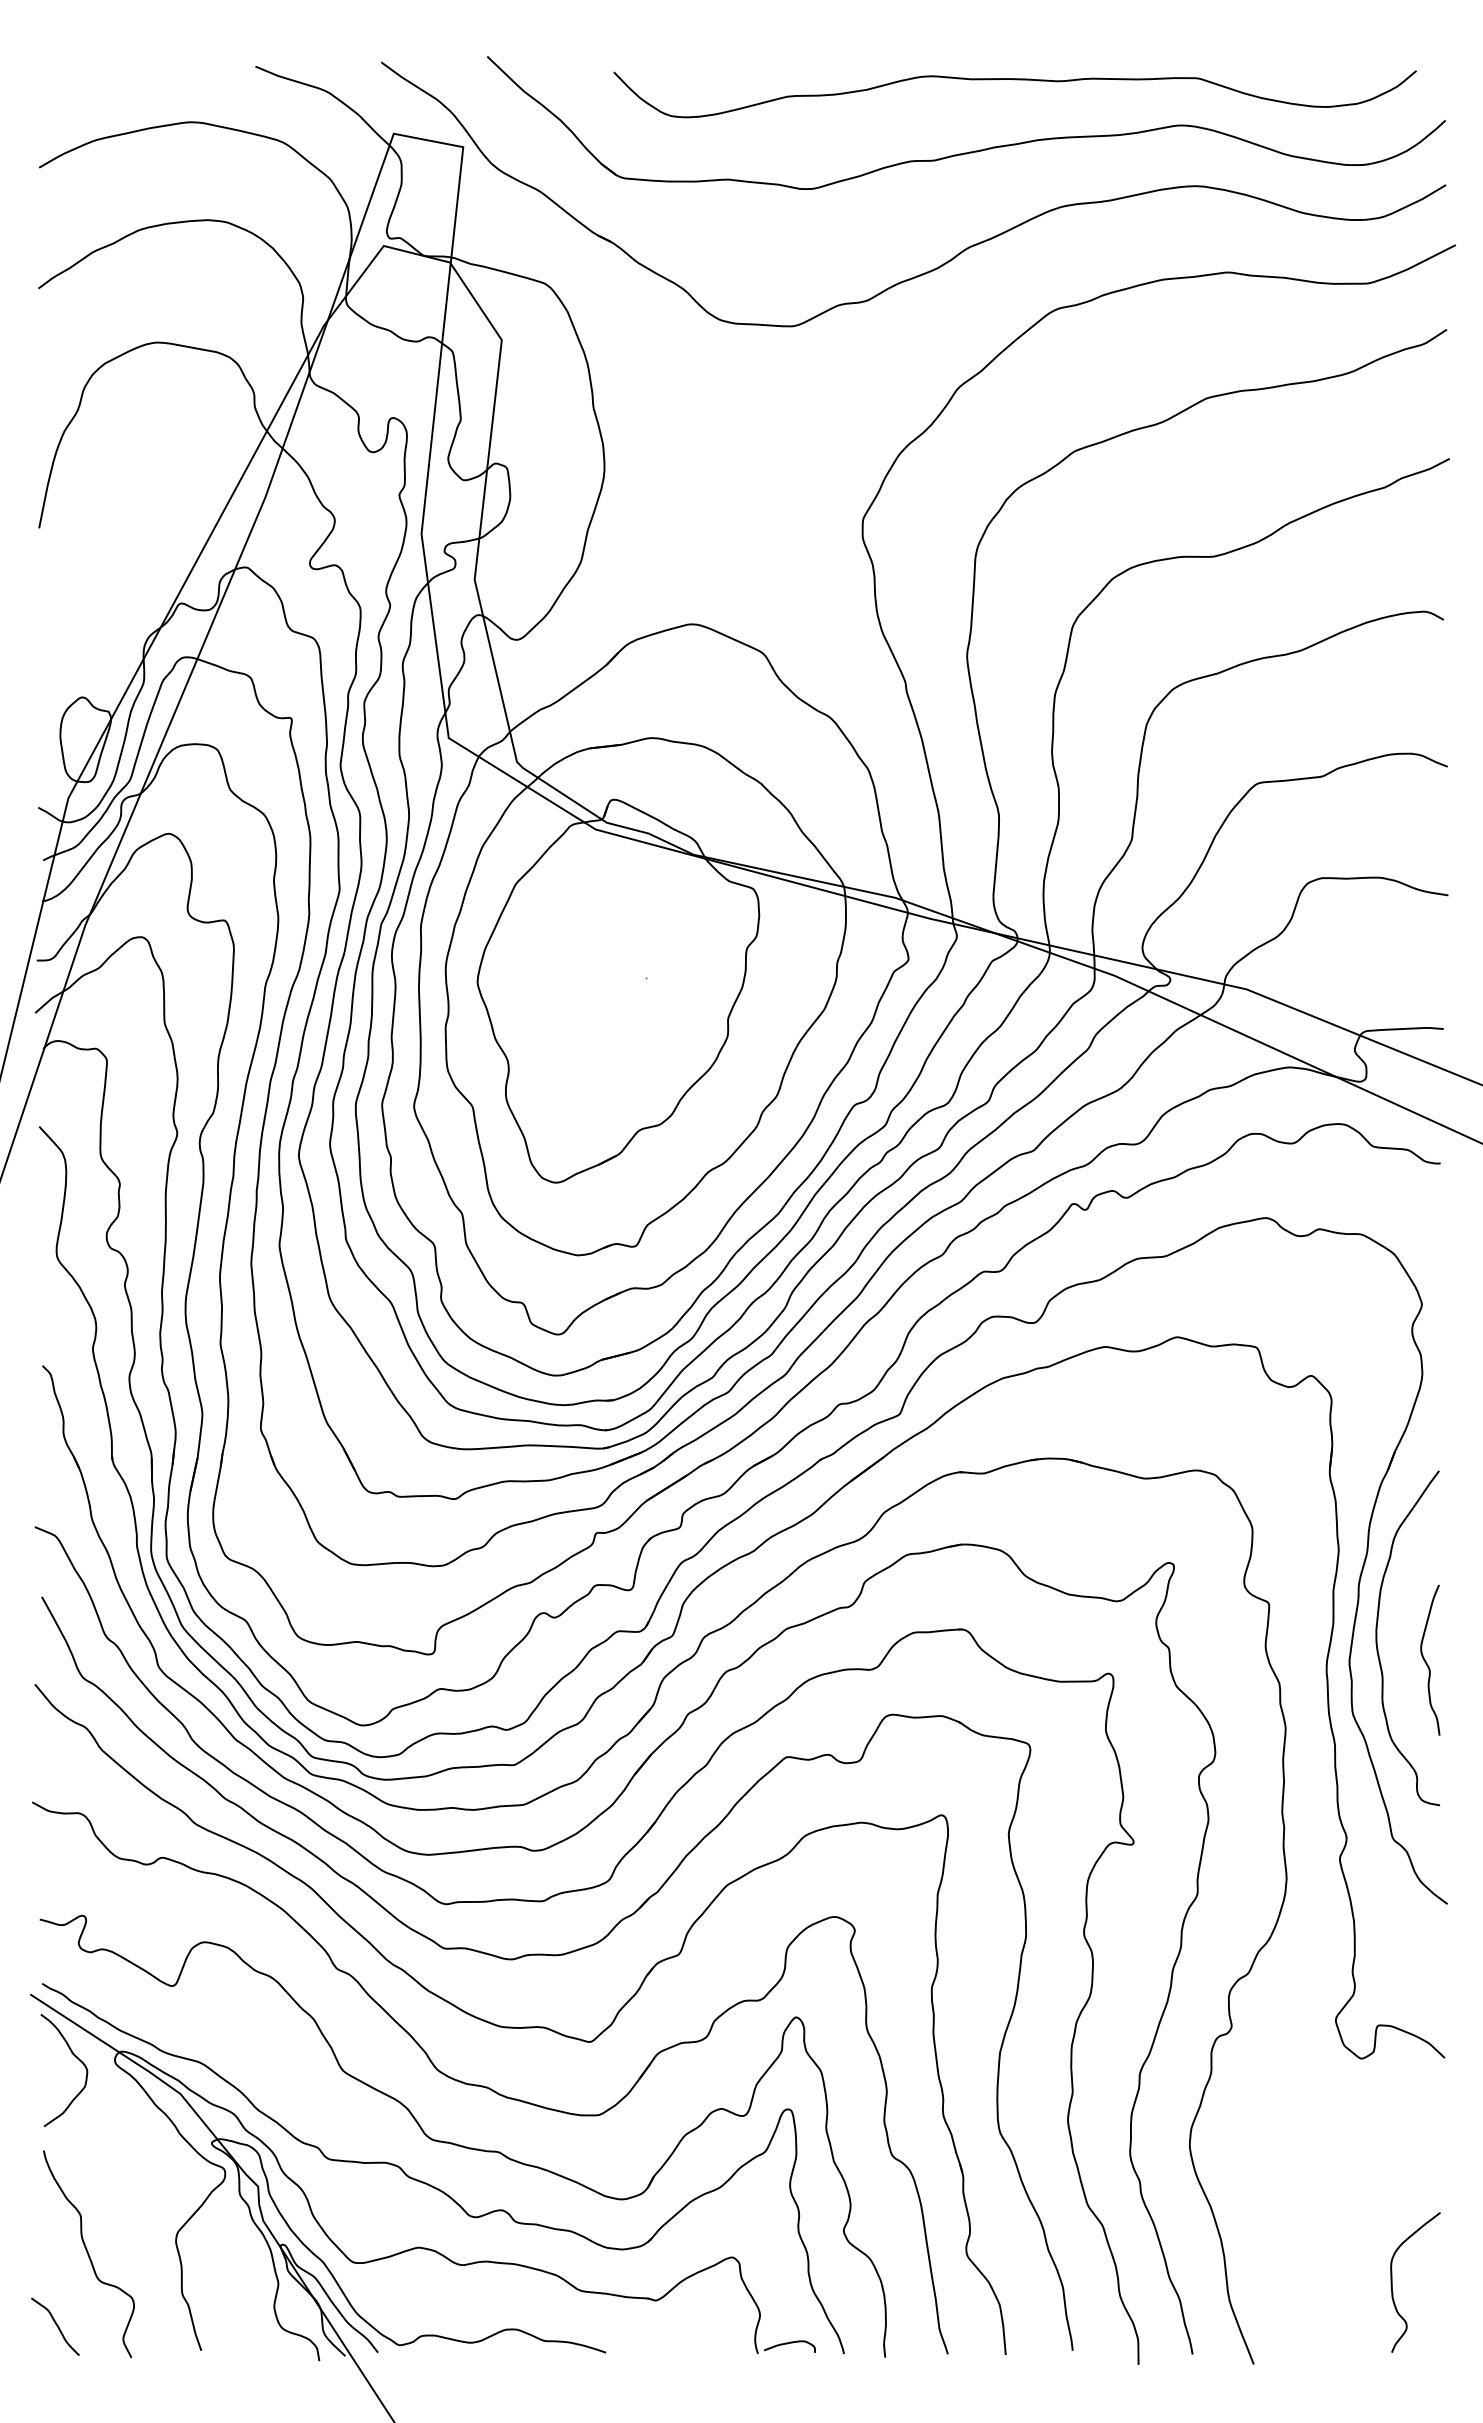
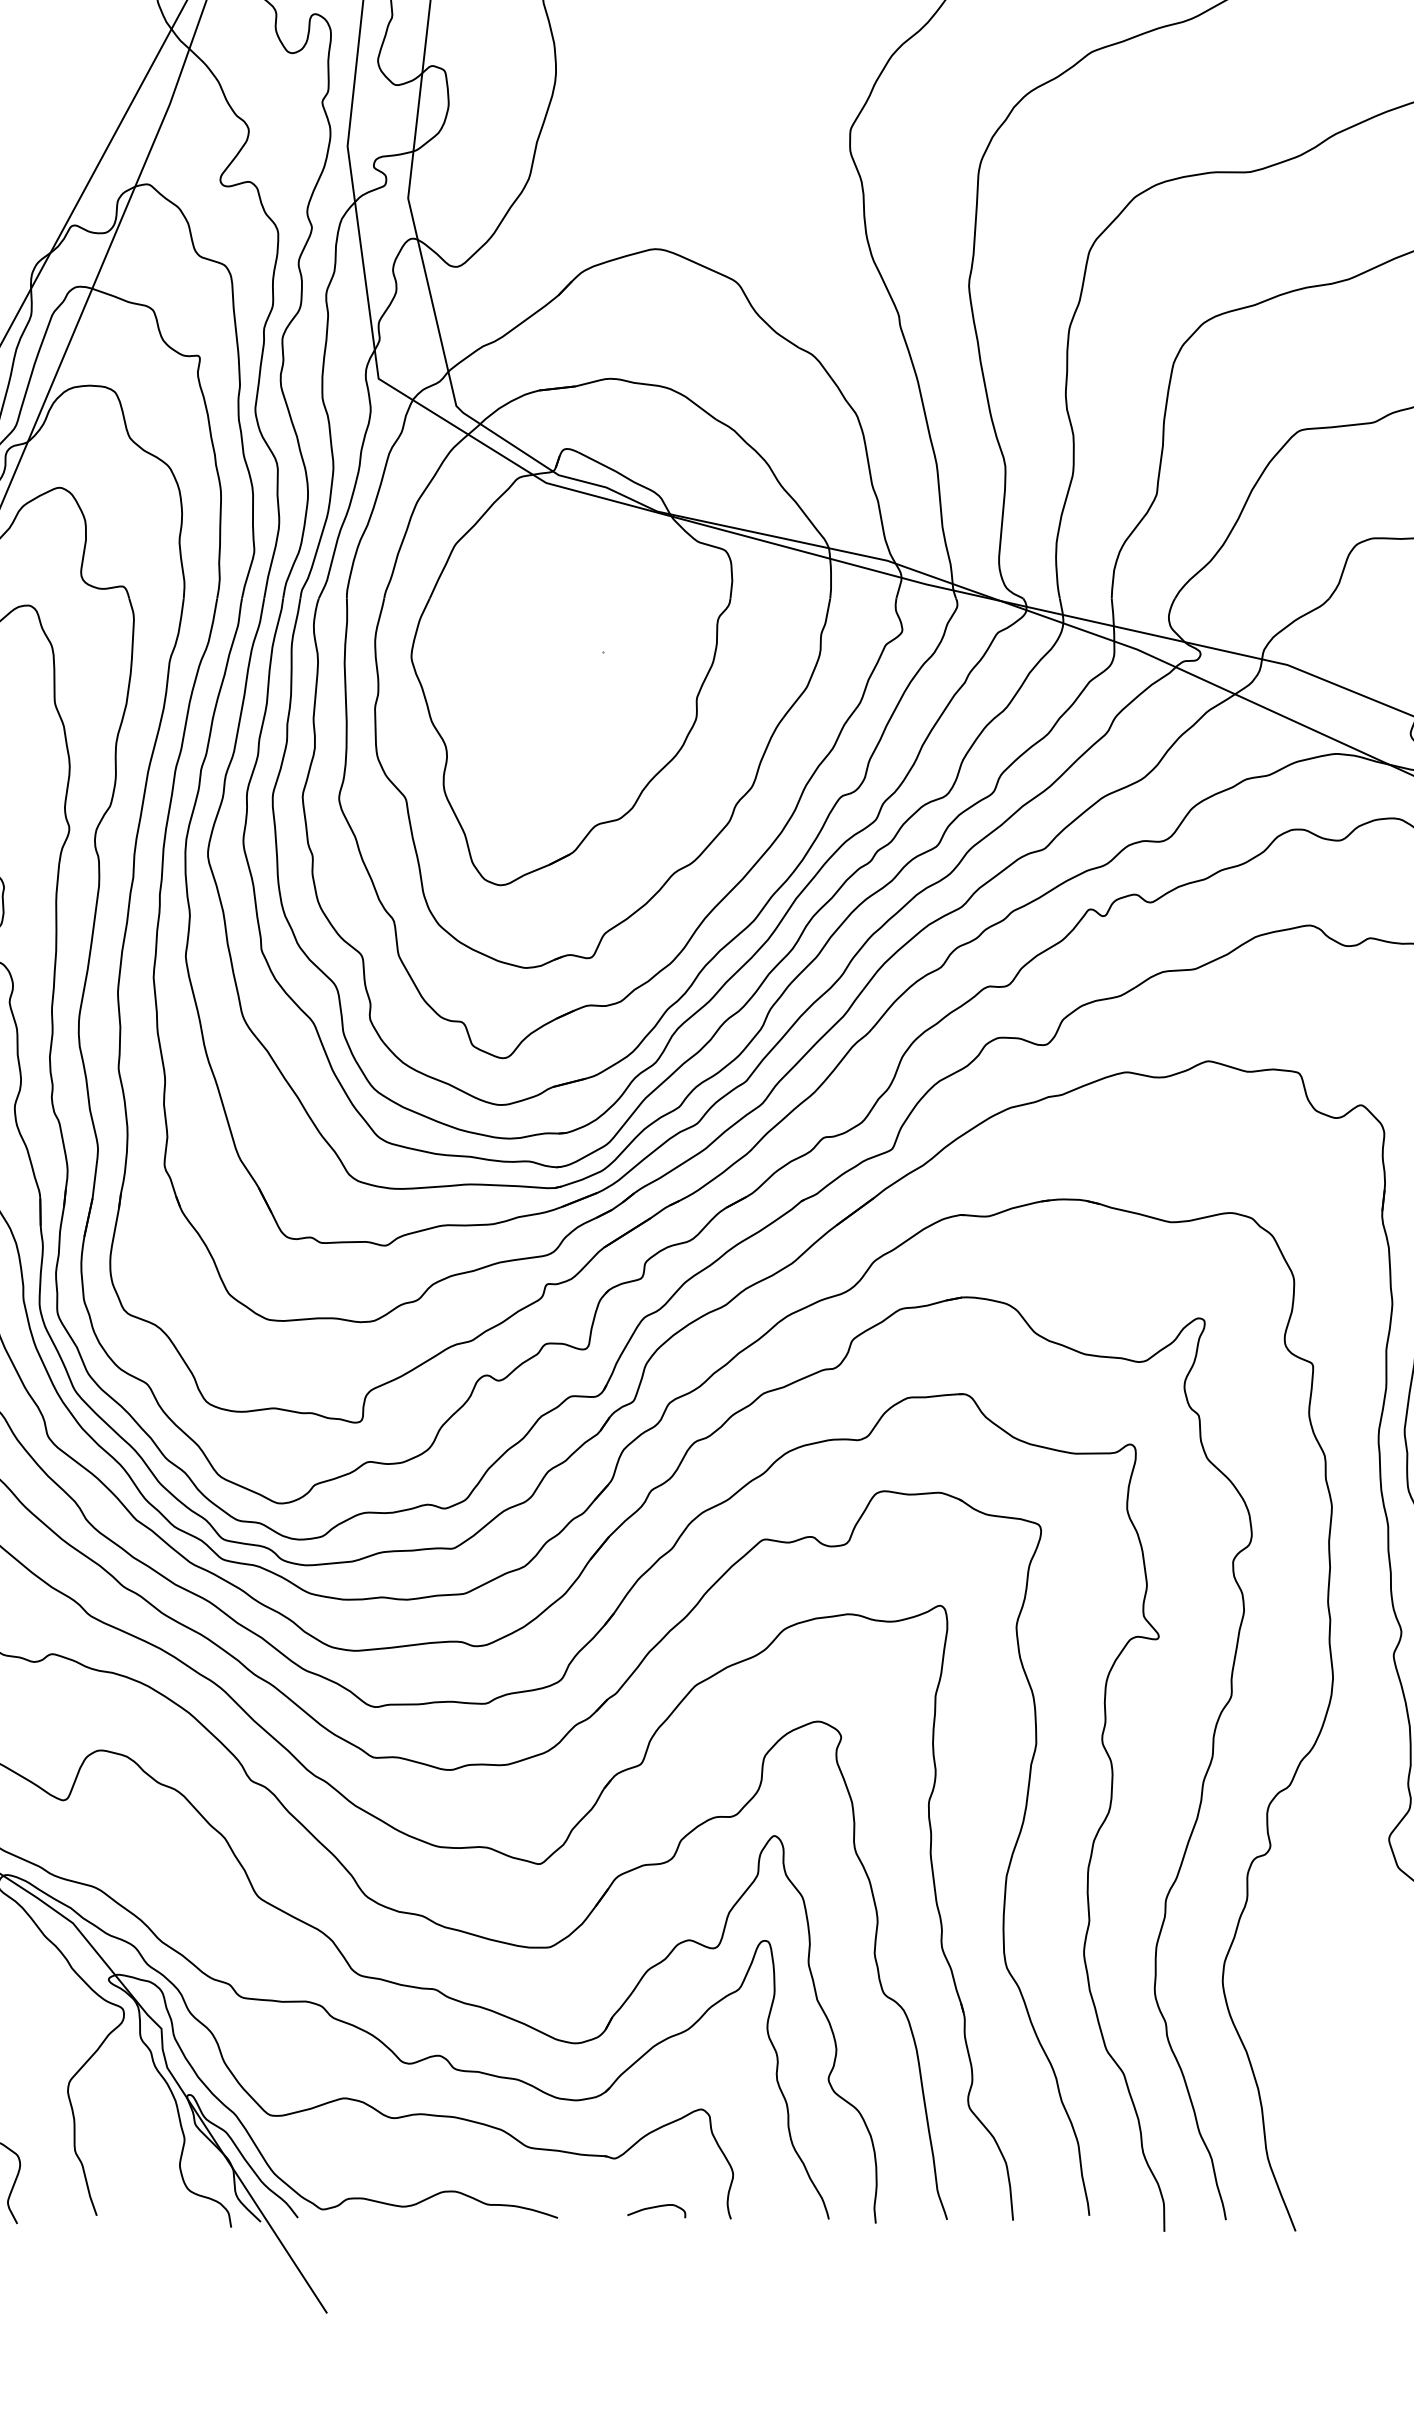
curve: (787, 2344) -> (653, 2208), moved

